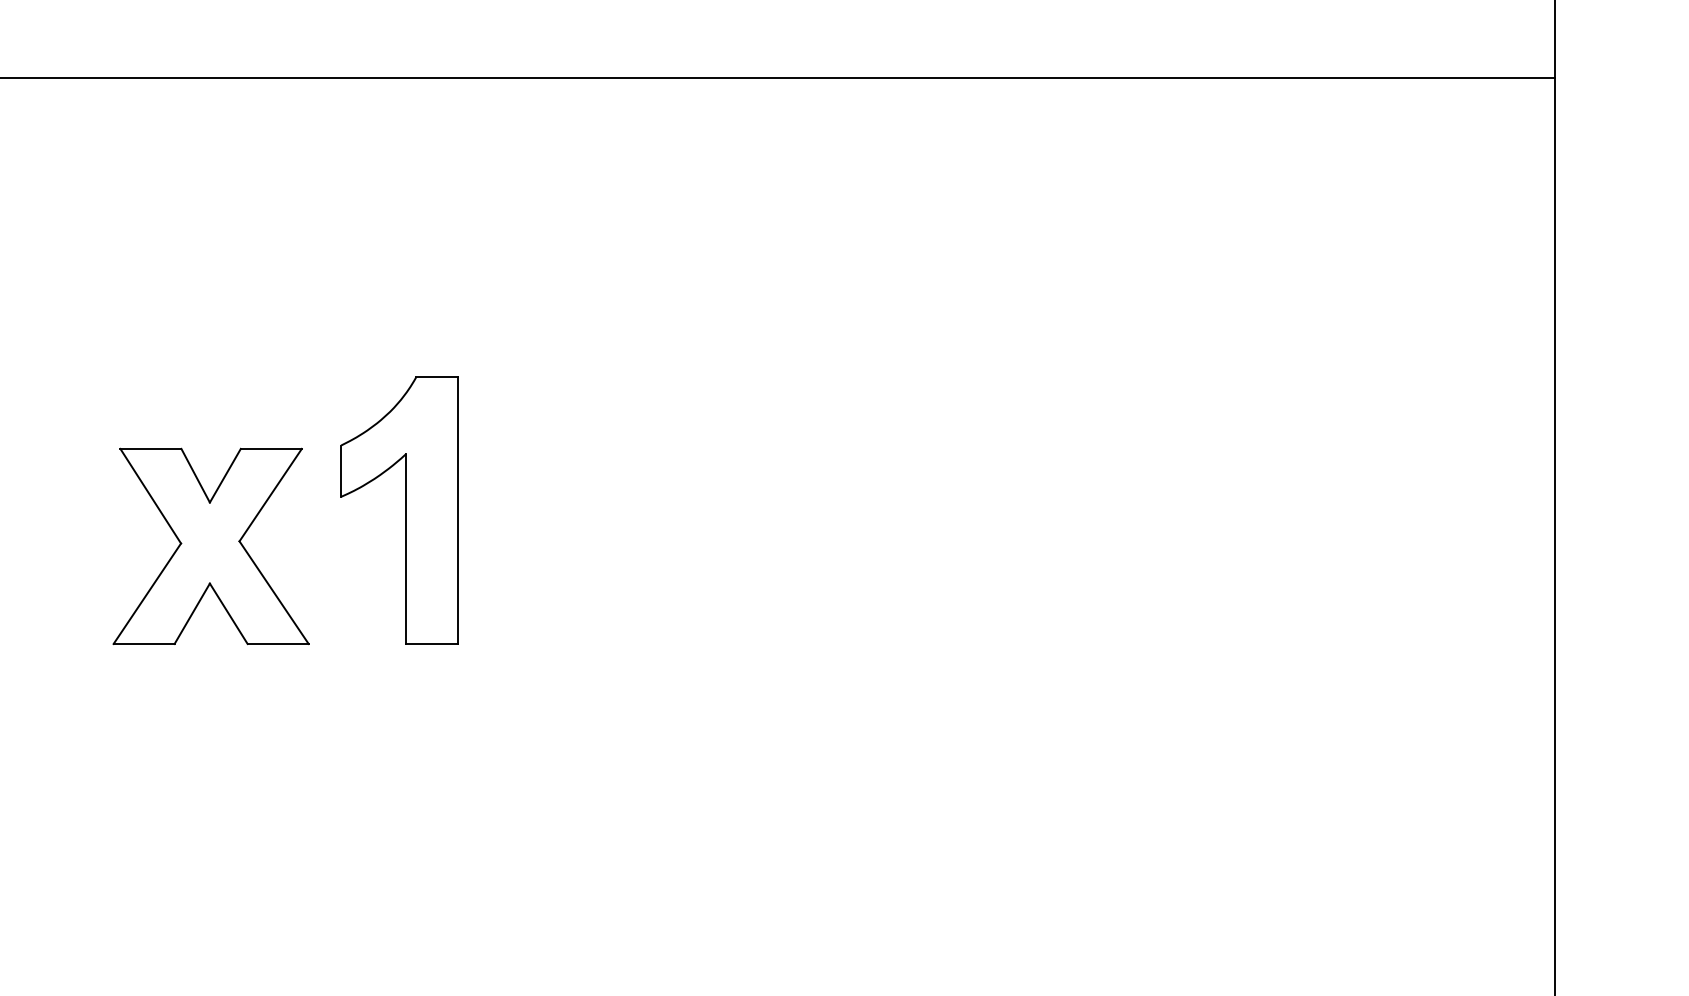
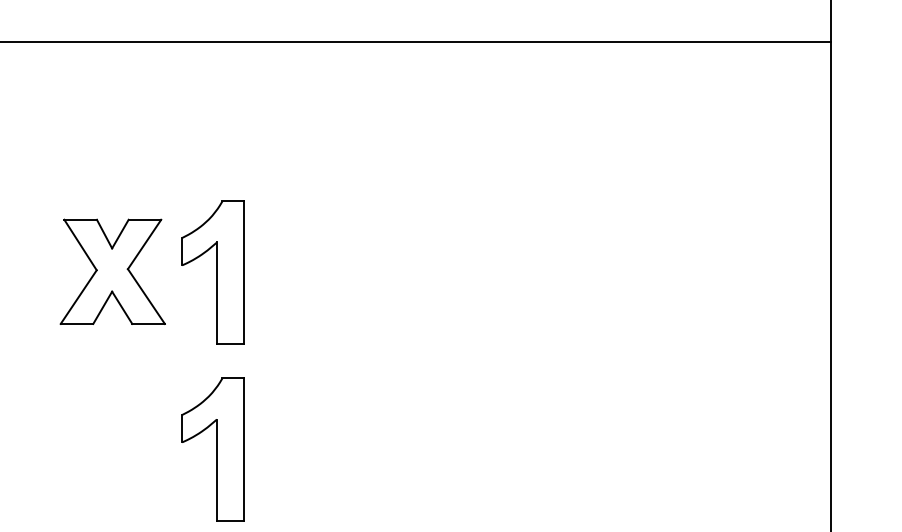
part: (210, 545) -> (112, 271), moved
part: (397, 841) -> (212, 449), added

